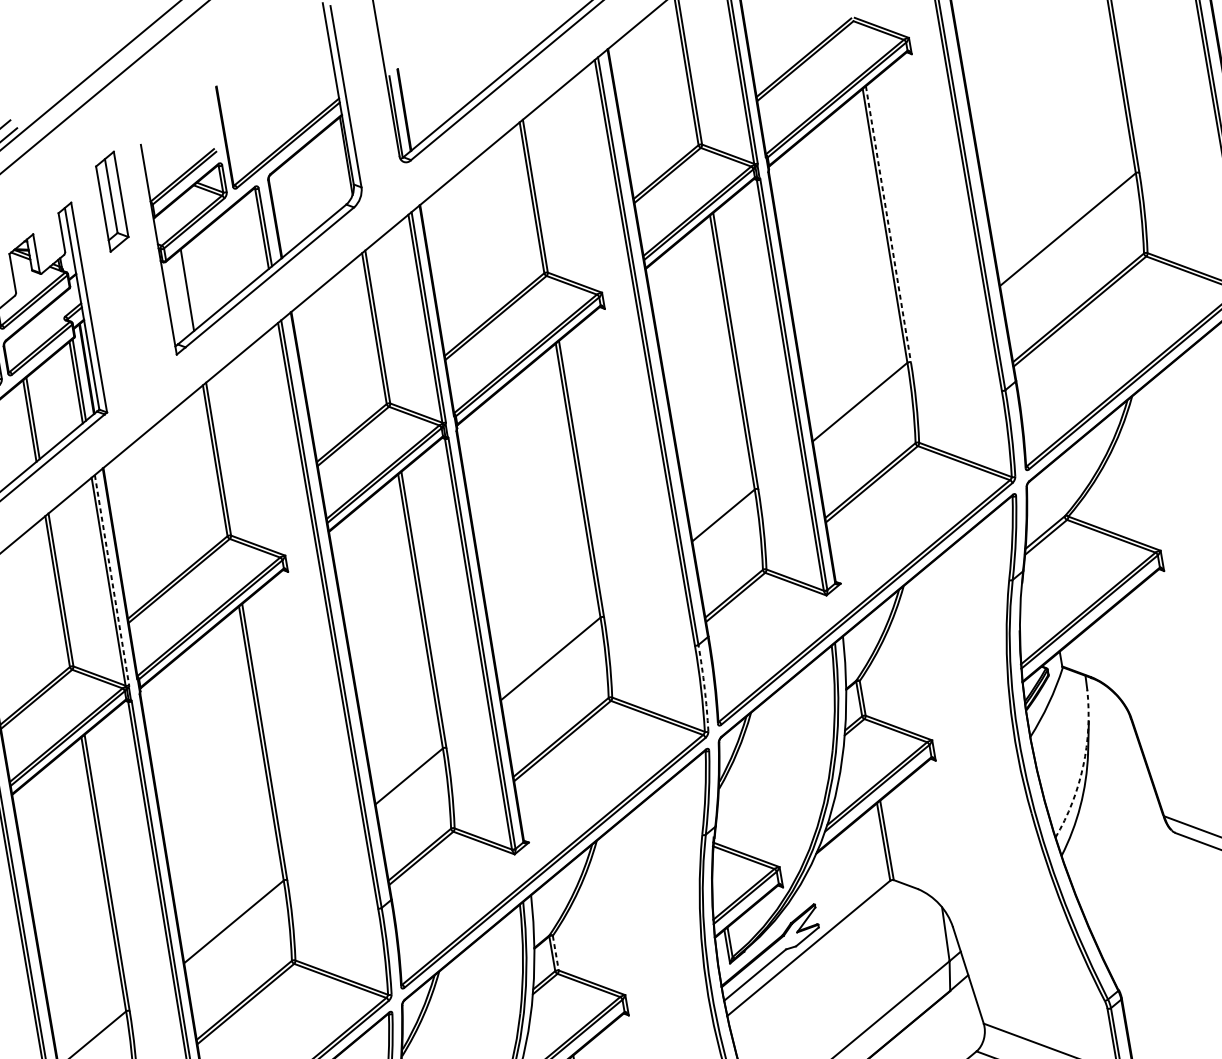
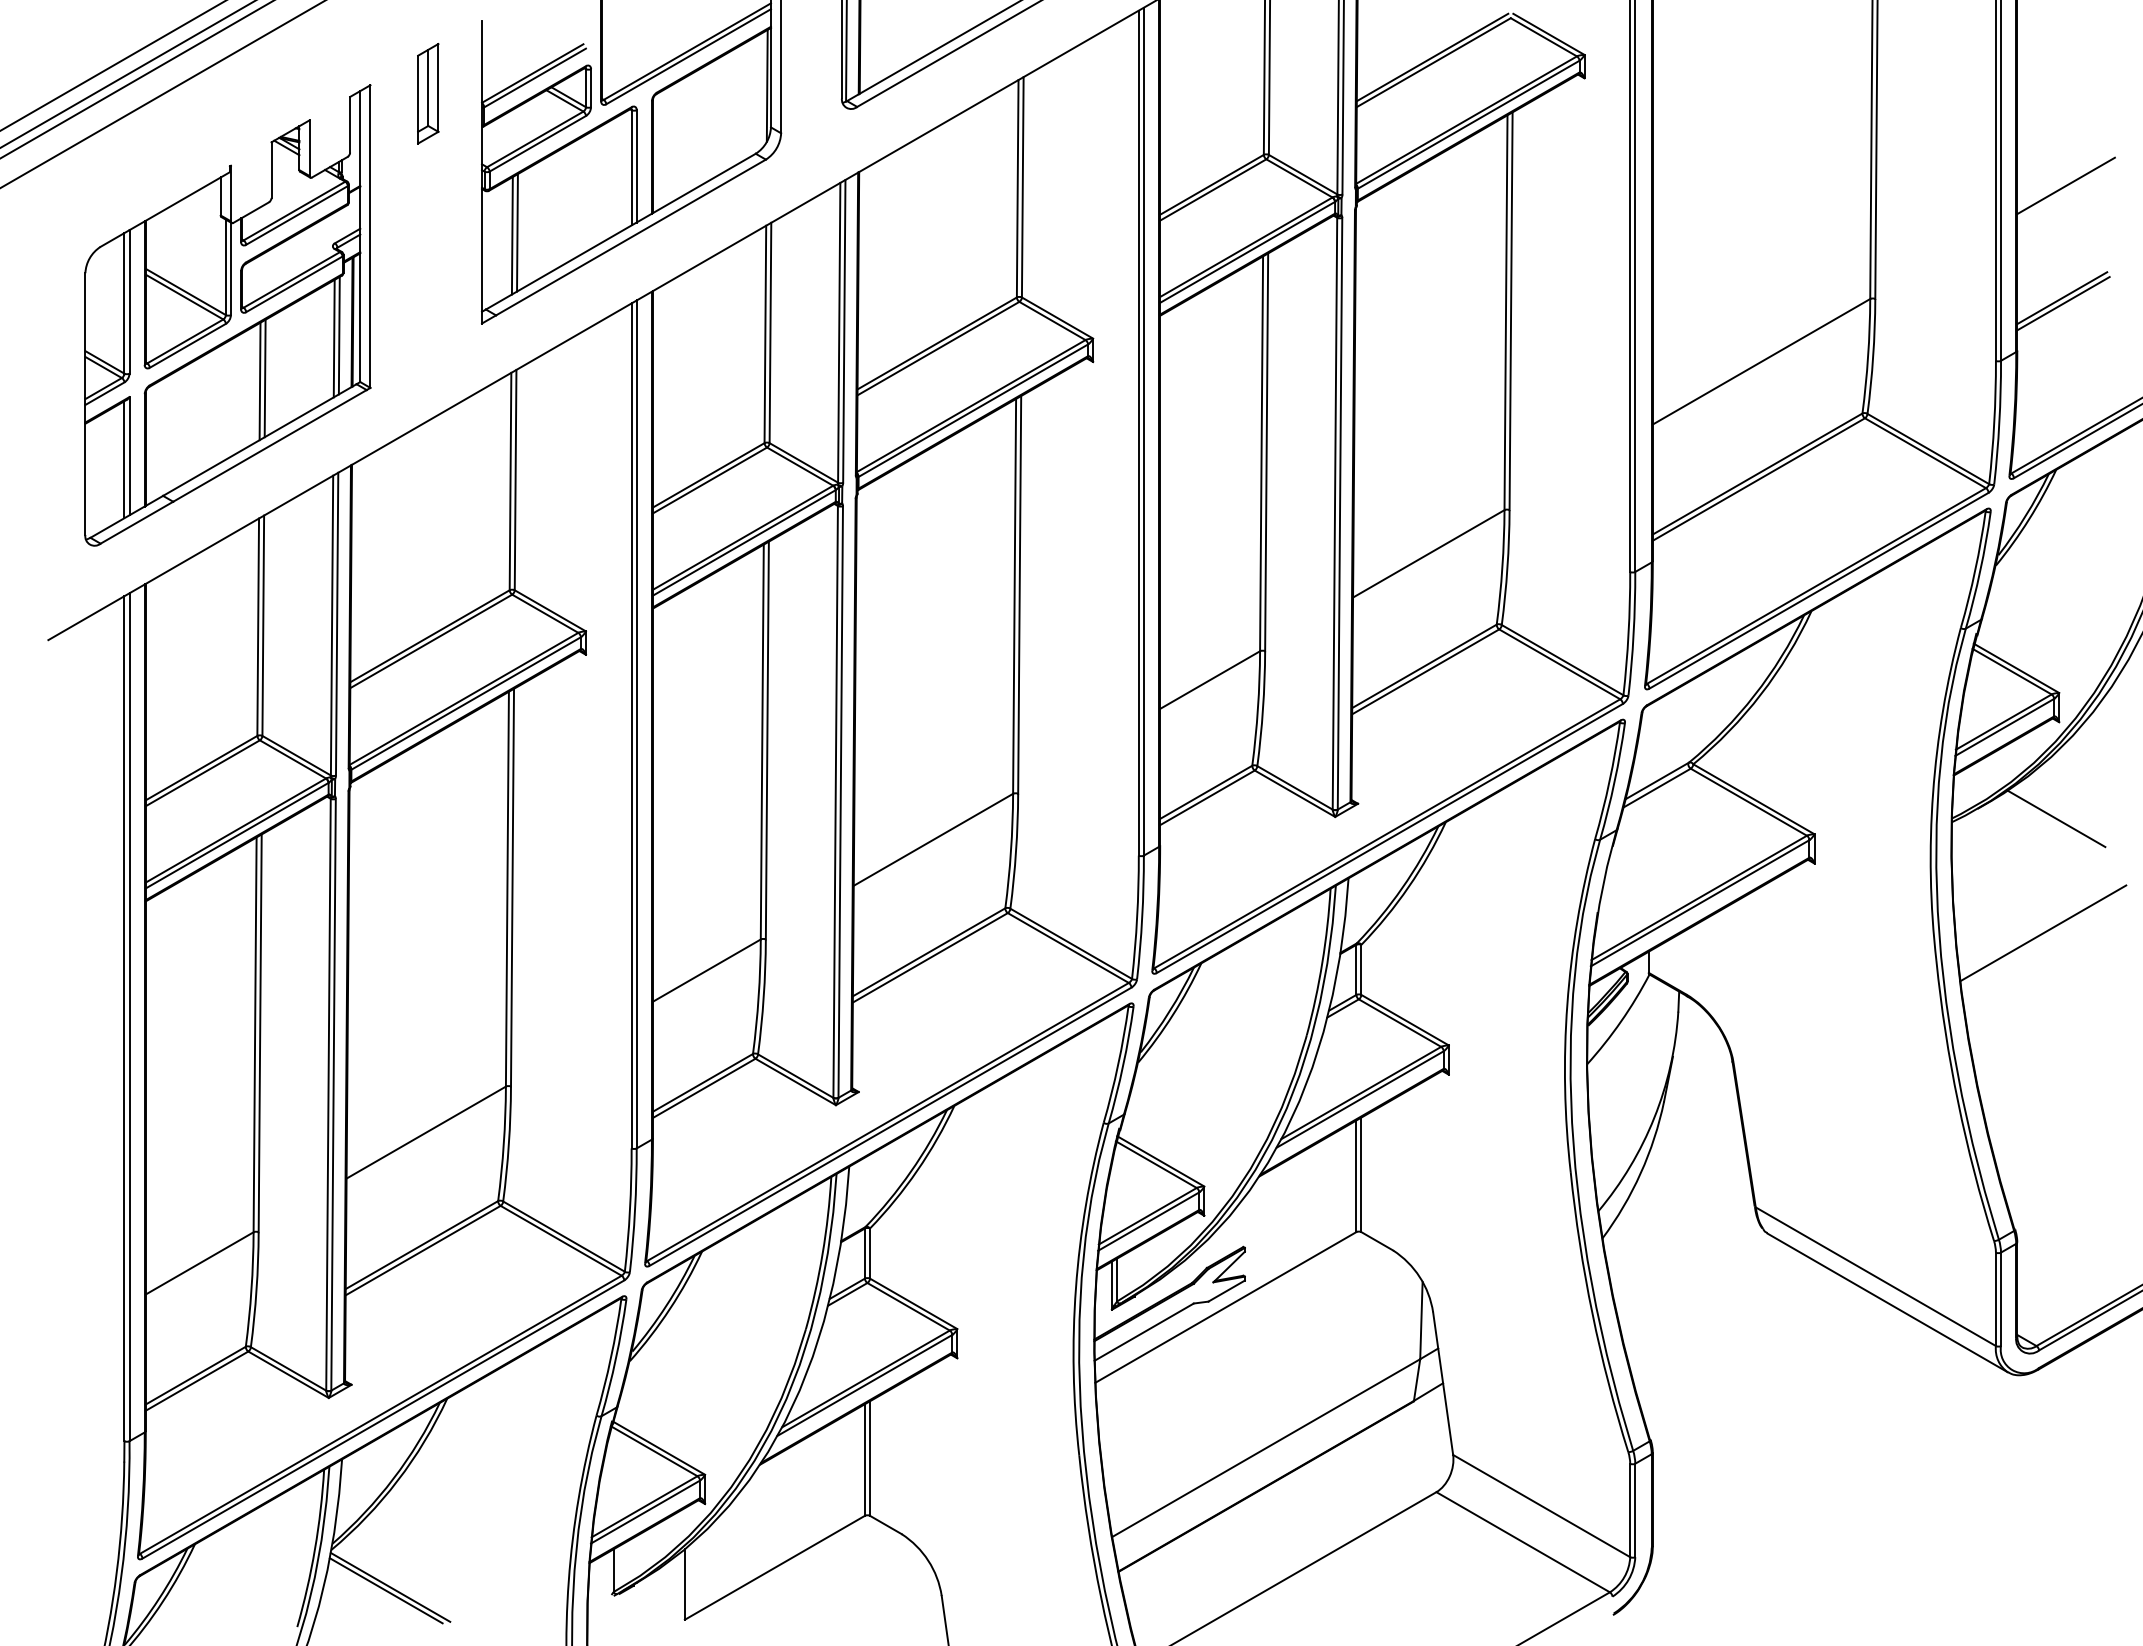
part: (112, 201) -> (428, 93), size x0.71
line: (888, 224) -> (1511, 311), dashed -> solid
line: (190, 287) -> (517, 232), added
line: (112, 580) -> (337, 624), dashed -> solid
arc: (704, 688) -> (1142, 917), dashed -> solid
arc: (1083, 765) -> (1654, 1117), dashed -> solid
line: (556, 953) -> (870, 1254), dashed -> solid

